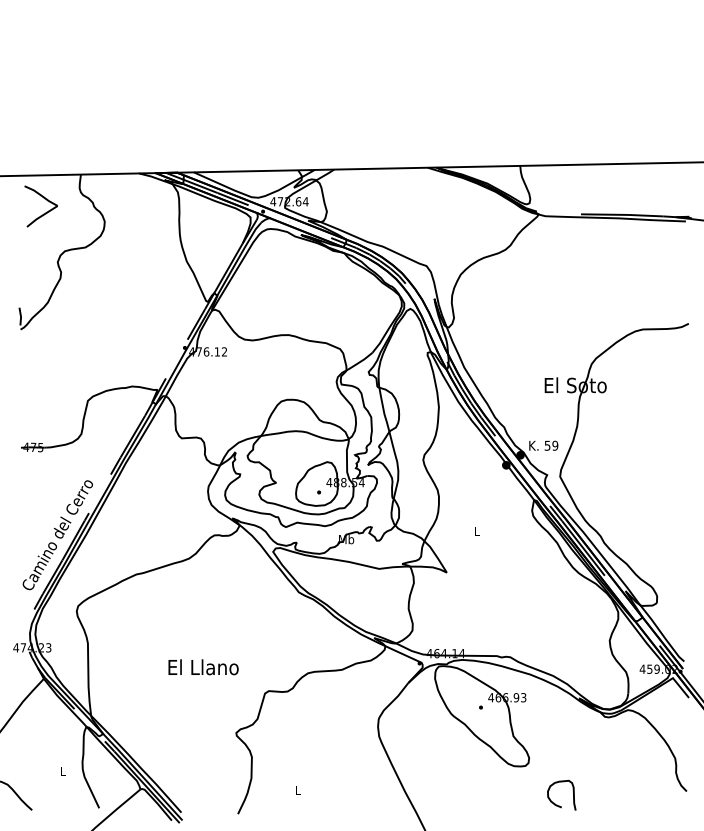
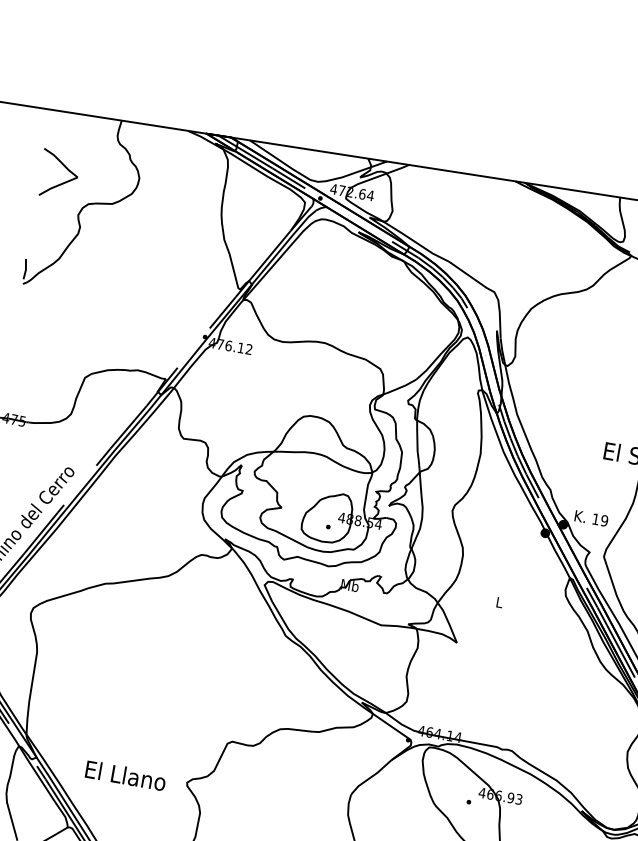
part: (43, 213) -> (60, 183), moved
text: (547, 445) -> (595, 518), 59 -> 19
text: (203, 667) -> (125, 775), moved

